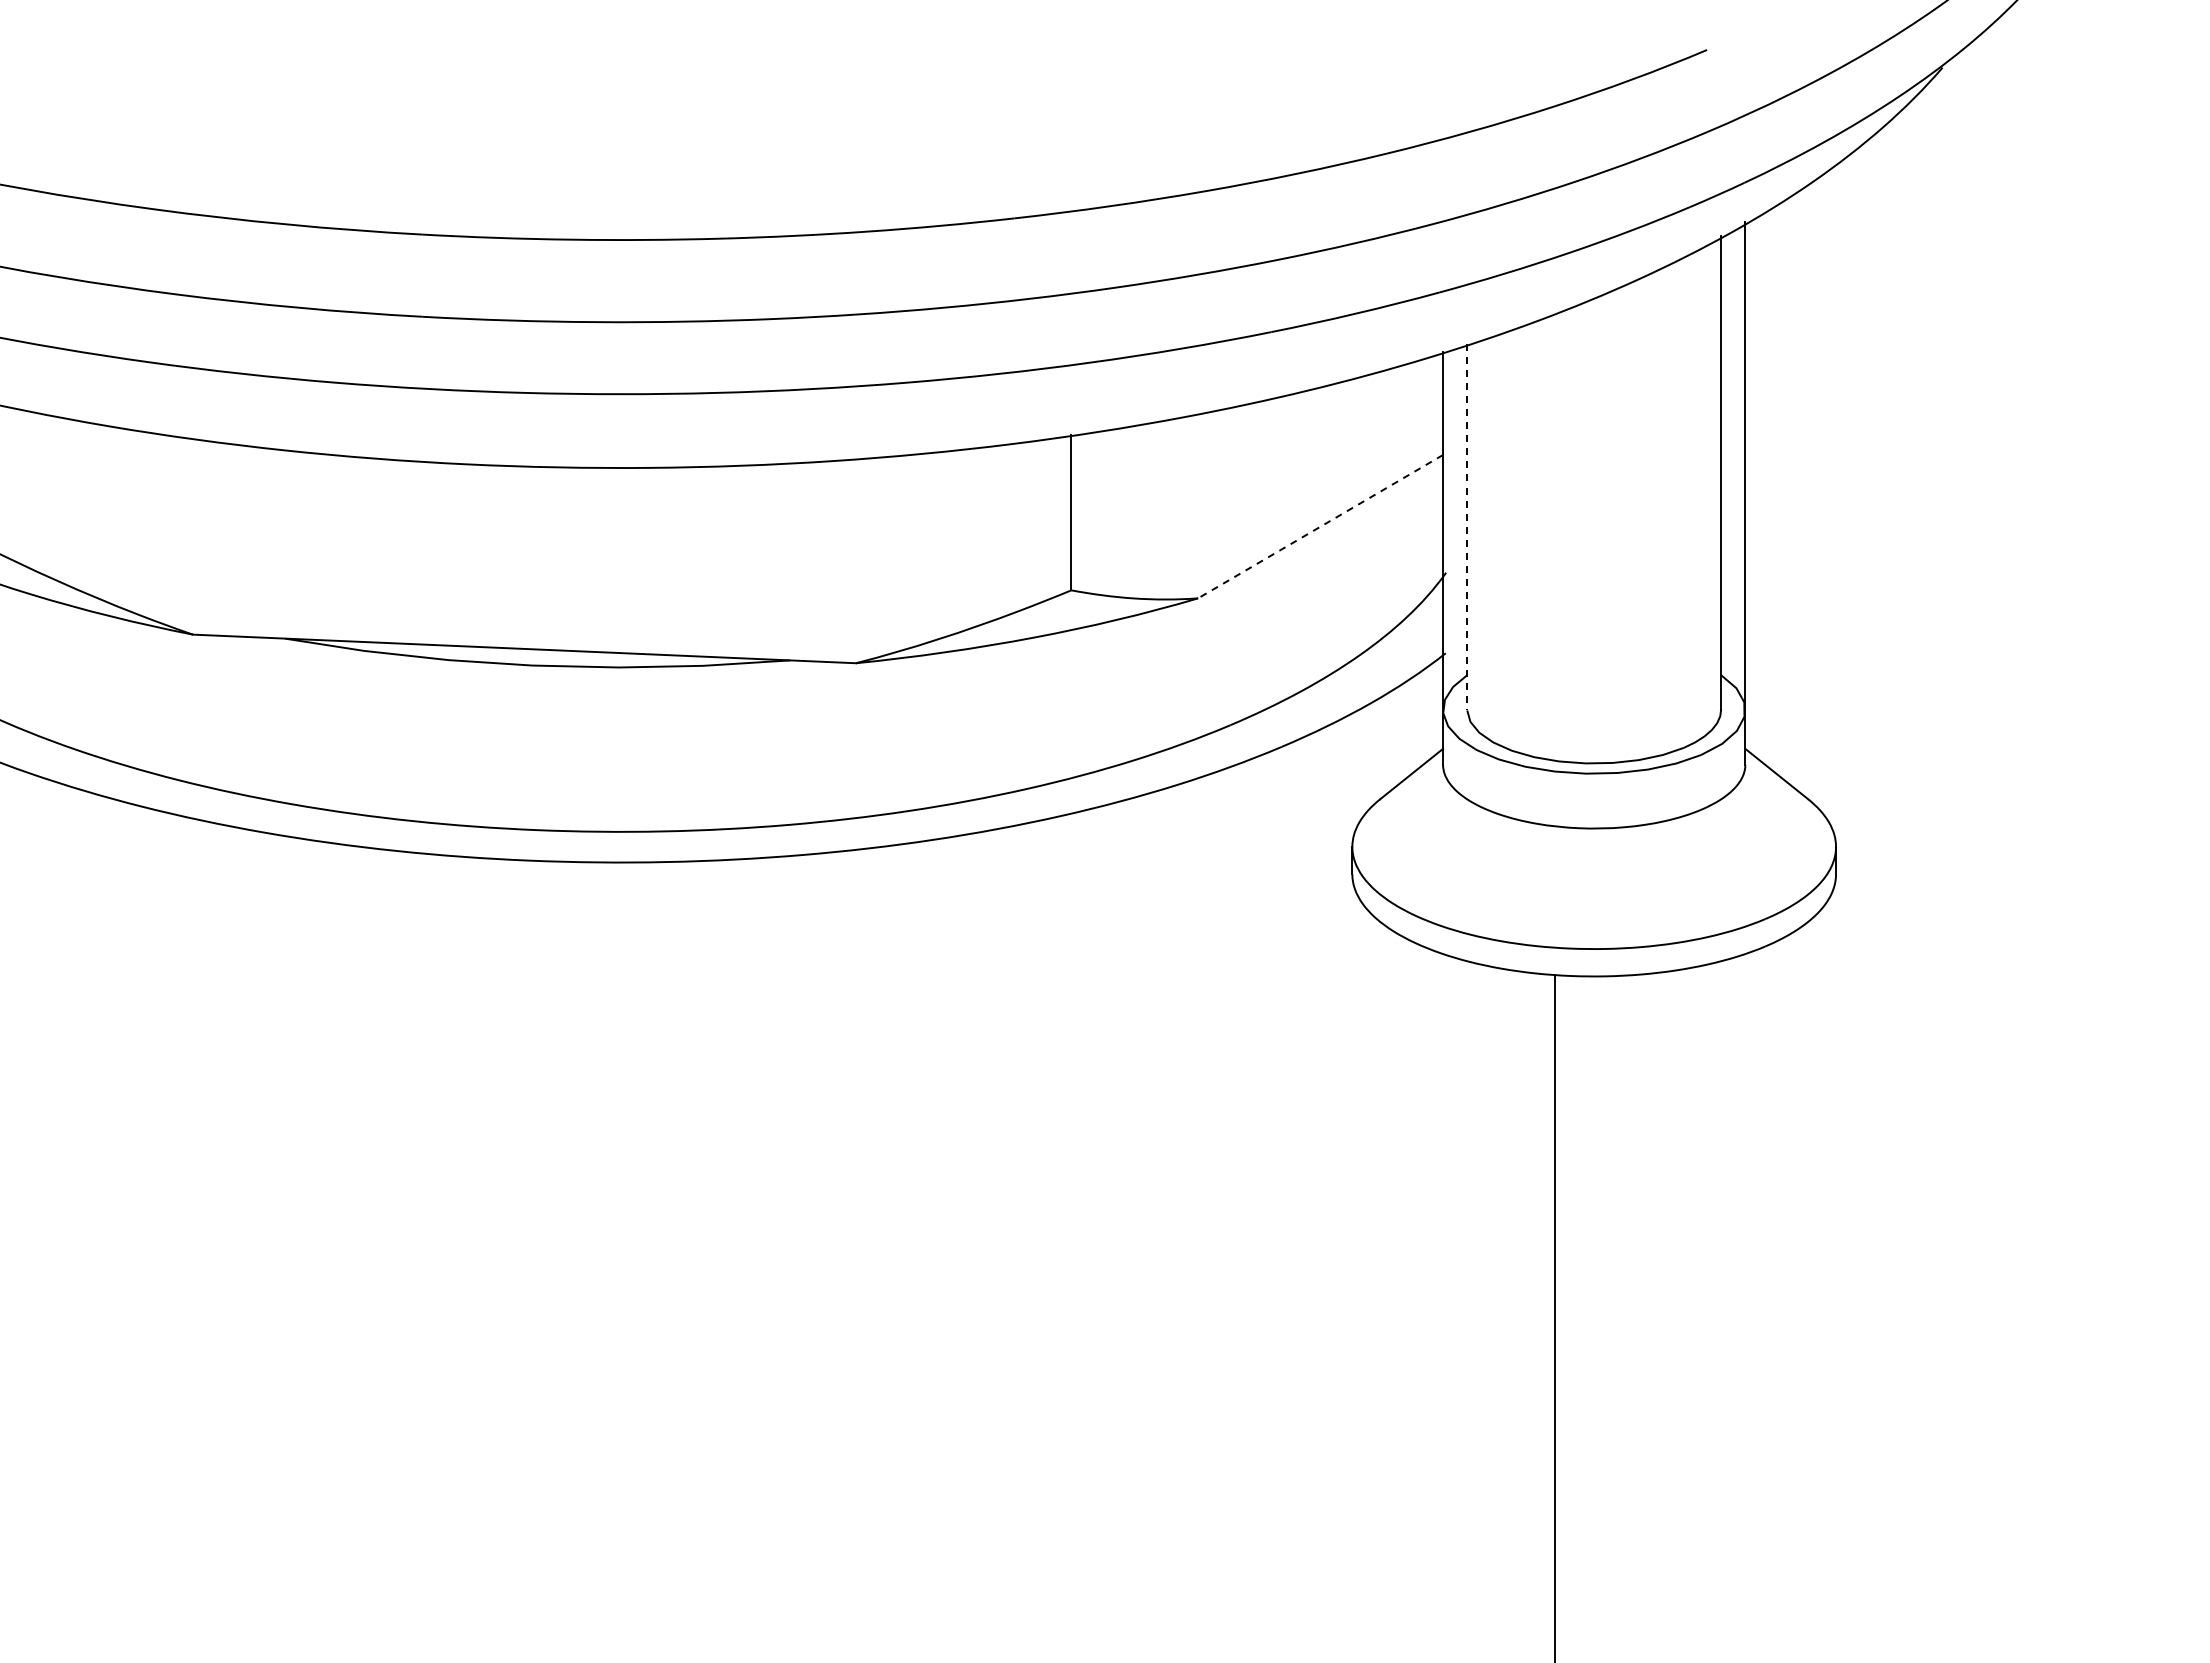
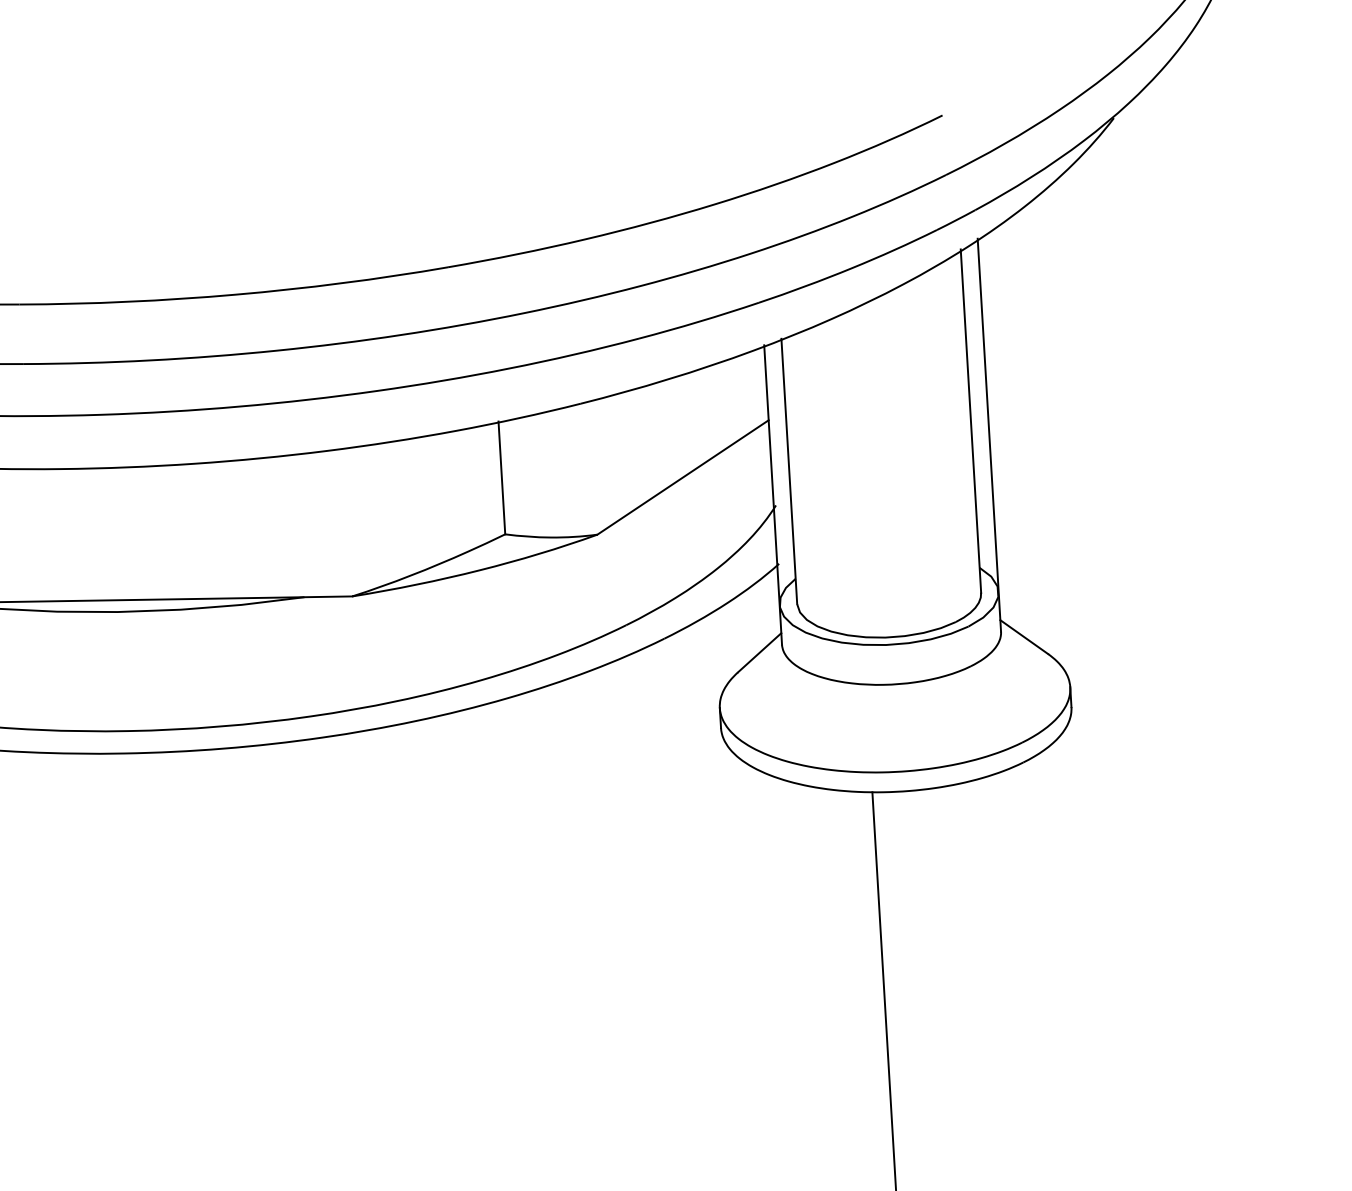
line: (1320, 526) -> (682, 477), dashed -> solid
line: (1467, 526) -> (789, 471), dashed -> solid

